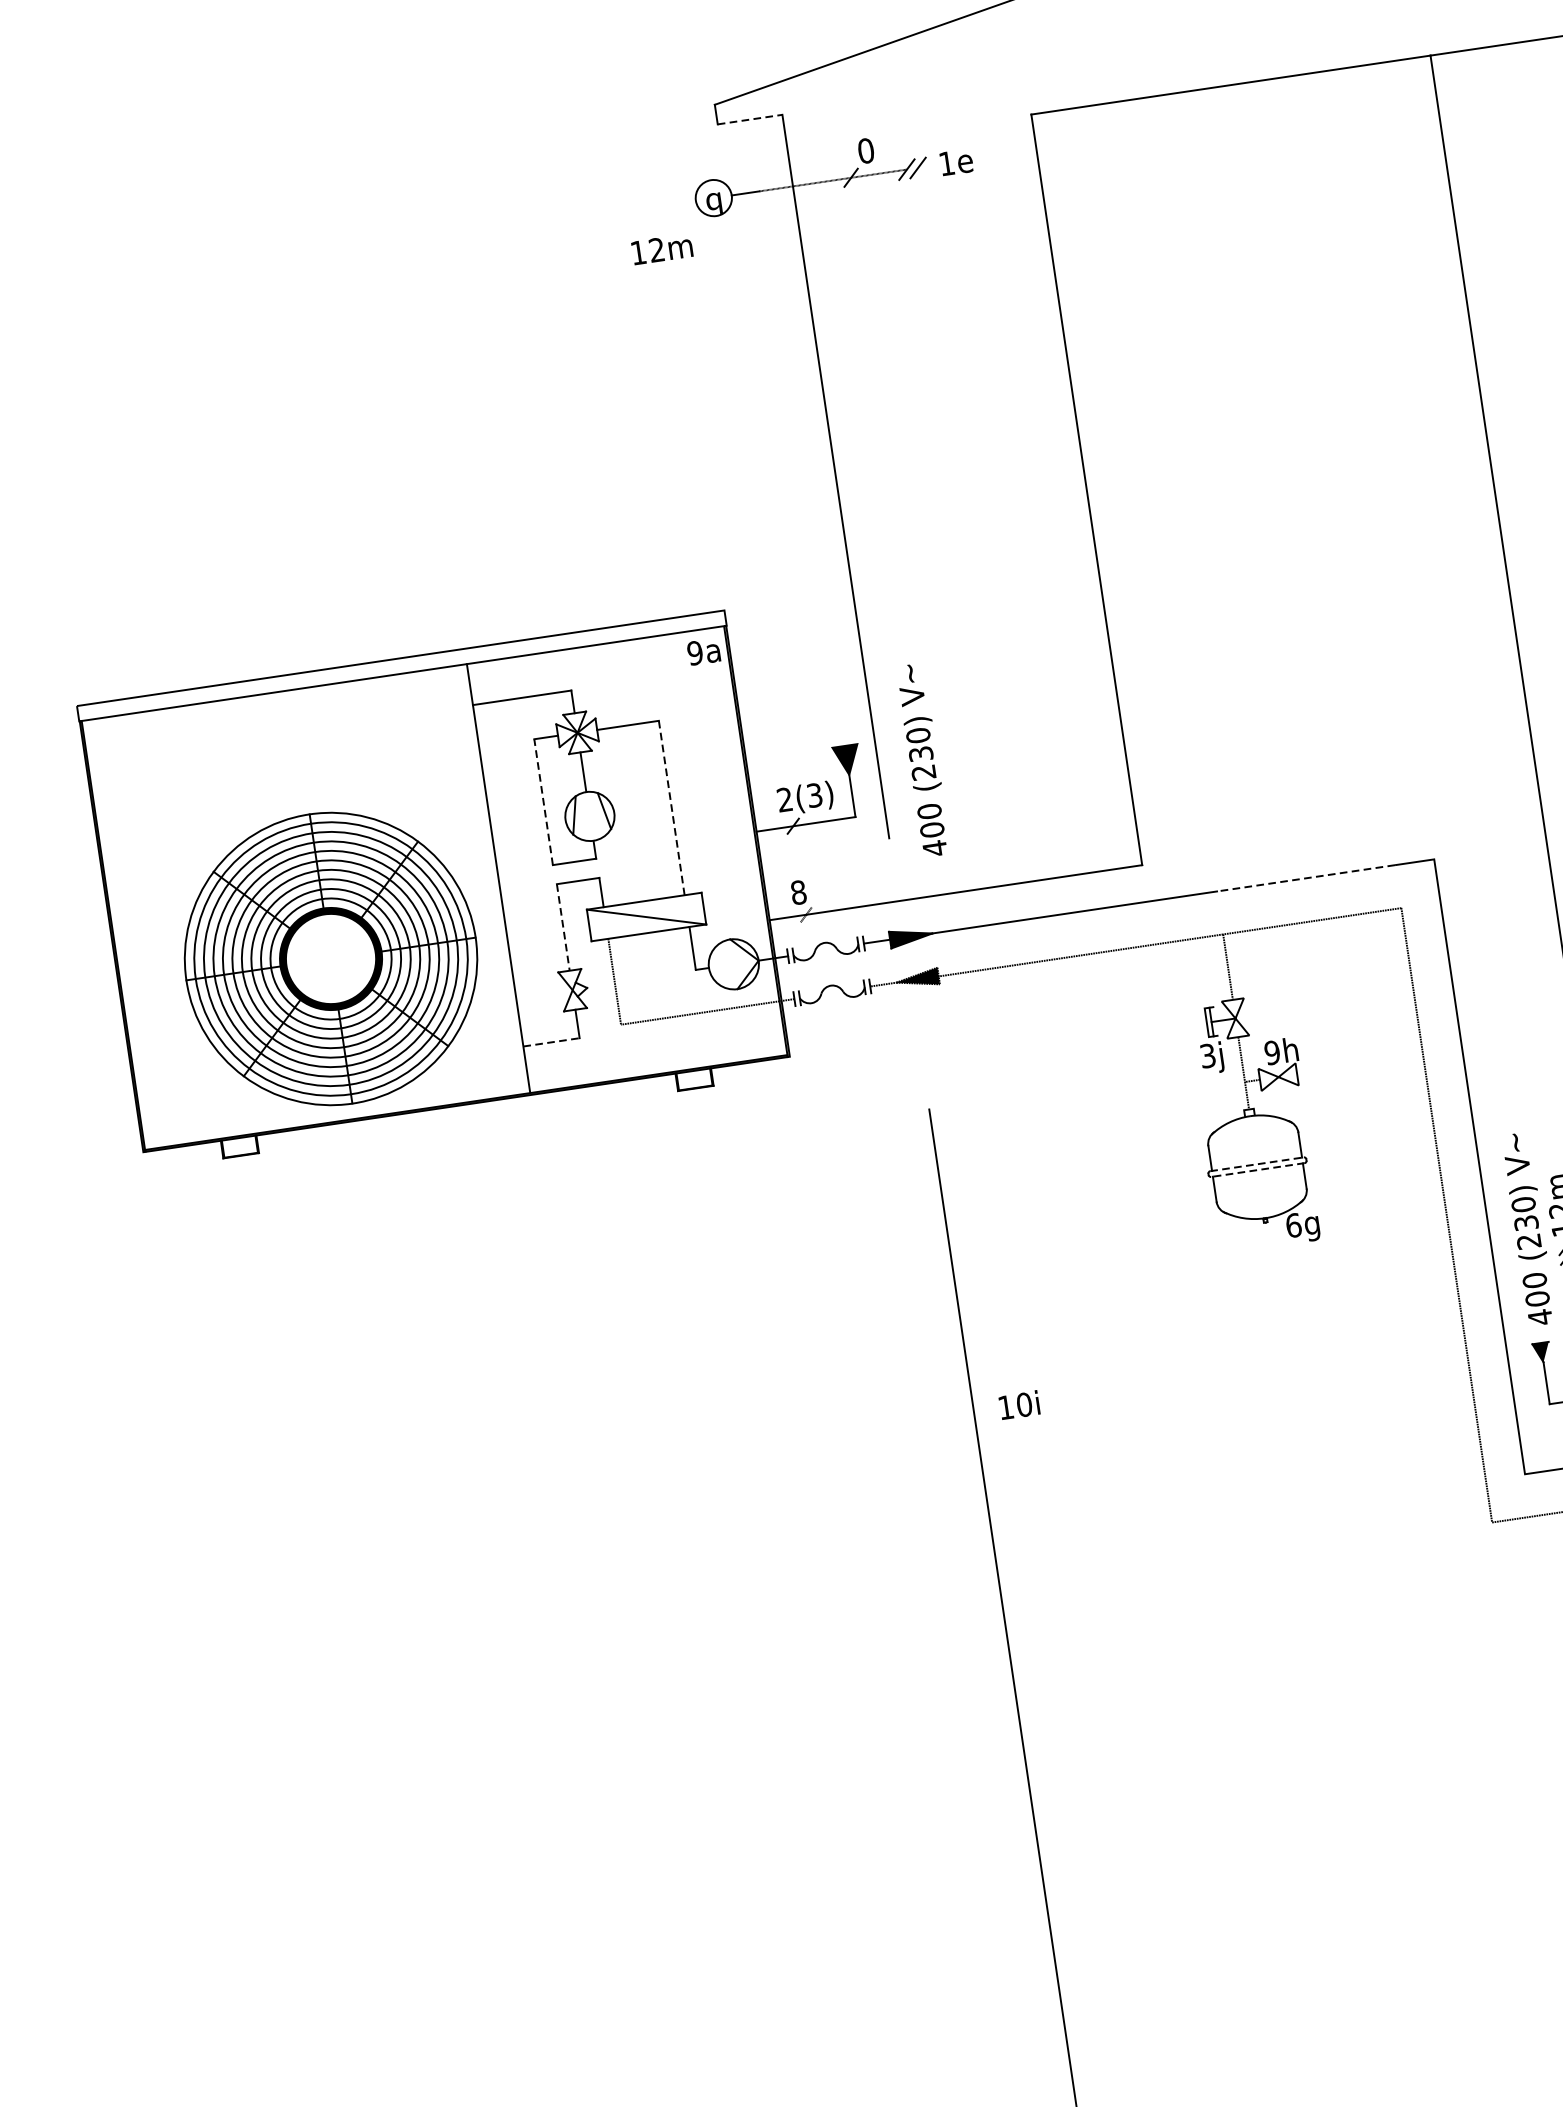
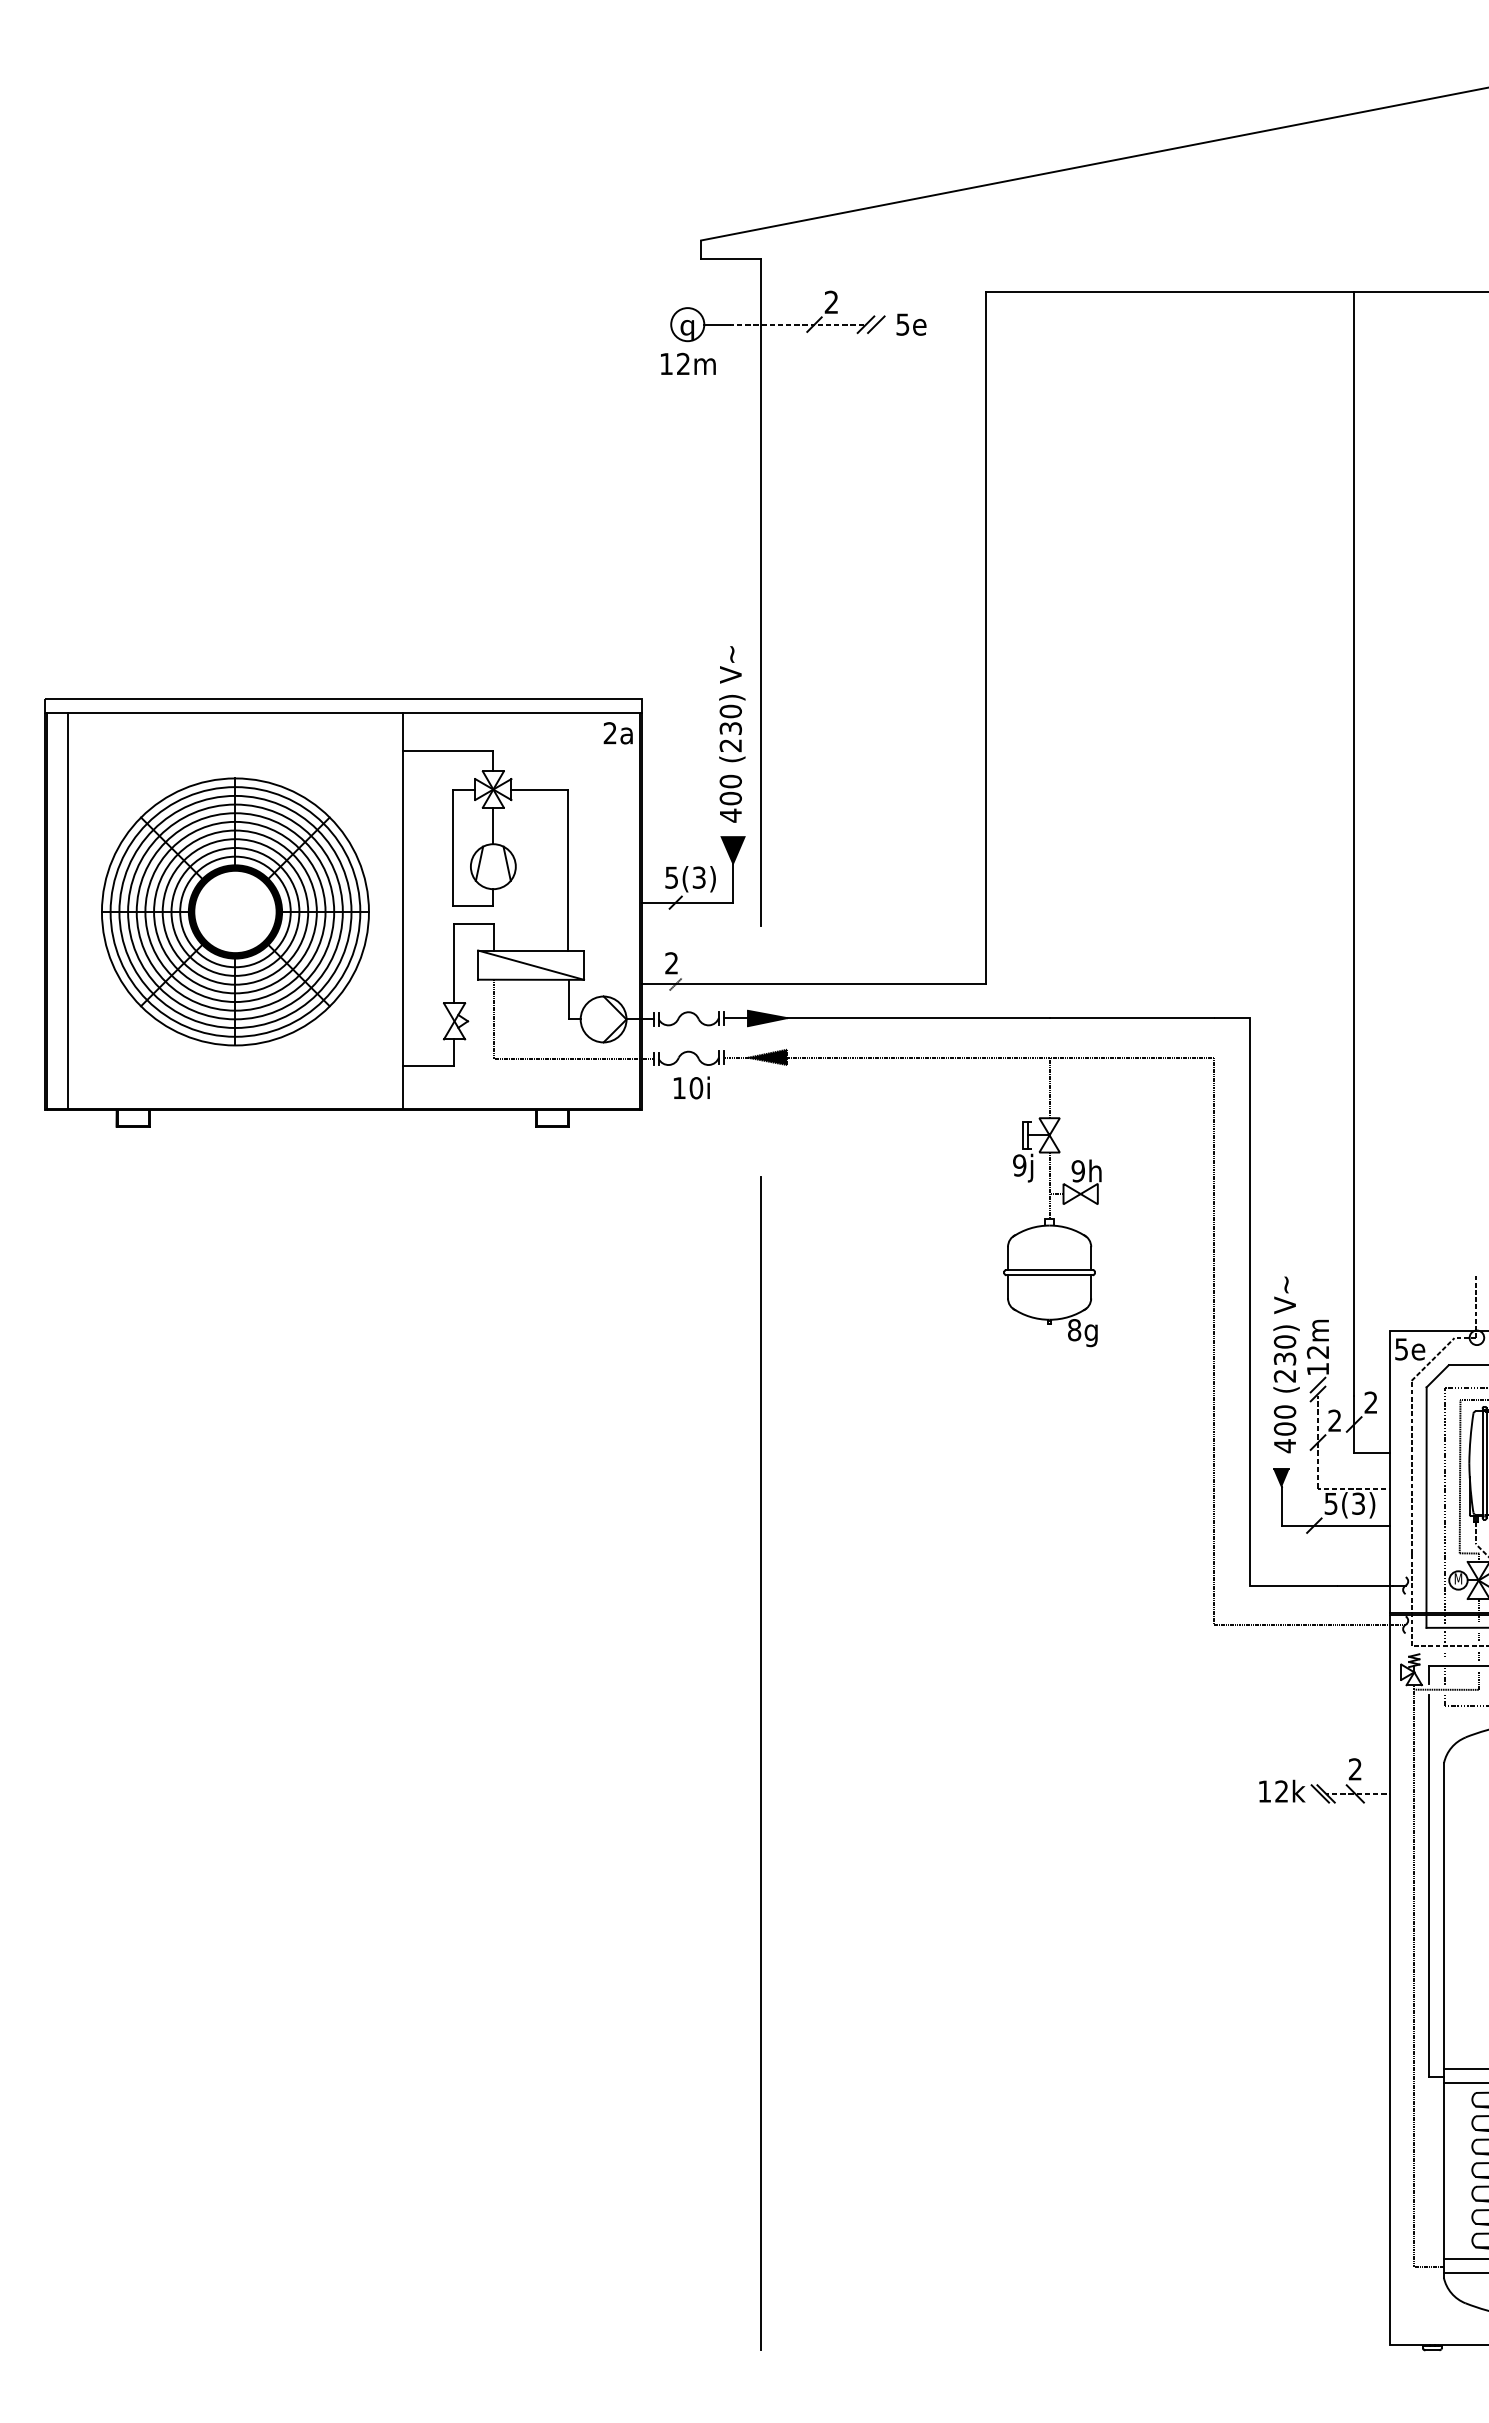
line: (749, 119) -> (730, 258), dashed -> solid
text: (866, 151) -> (831, 302), 0 -> 2
text: (946, 163) -> (902, 324), 1e -> 5e
text: (662, 248) -> (688, 363), moved
text: (694, 653) -> (609, 733), 9a -> 2a
text: (923, 760) -> (732, 734), moved
text: (784, 799) -> (671, 877), 2(3) -> 5(3)
line: (543, 802) -> (453, 847), dashed -> solid
line: (671, 807) -> (568, 869), dashed -> solid
line: (1305, 878) -> (1131, 1018), dashed -> solid
text: (798, 892) -> (671, 963), 8 -> 2
line: (563, 927) -> (454, 963), dashed -> solid
line: (136, 931) -> (68, 910), added
part: (331, 958) -> (235, 911), moved
line: (551, 1042) -> (428, 1065), dashed -> solid
text: (1207, 1055) -> (1019, 1165), 3j -> 9j
line: (1257, 1163) -> (1050, 1269), dashed -> solid
line: (1257, 1170) -> (1049, 1275), dashed -> solid
text: (1293, 1225) -> (1074, 1330), 6g -> 8g
text: (1019, 1404) -> (691, 1087), moved

